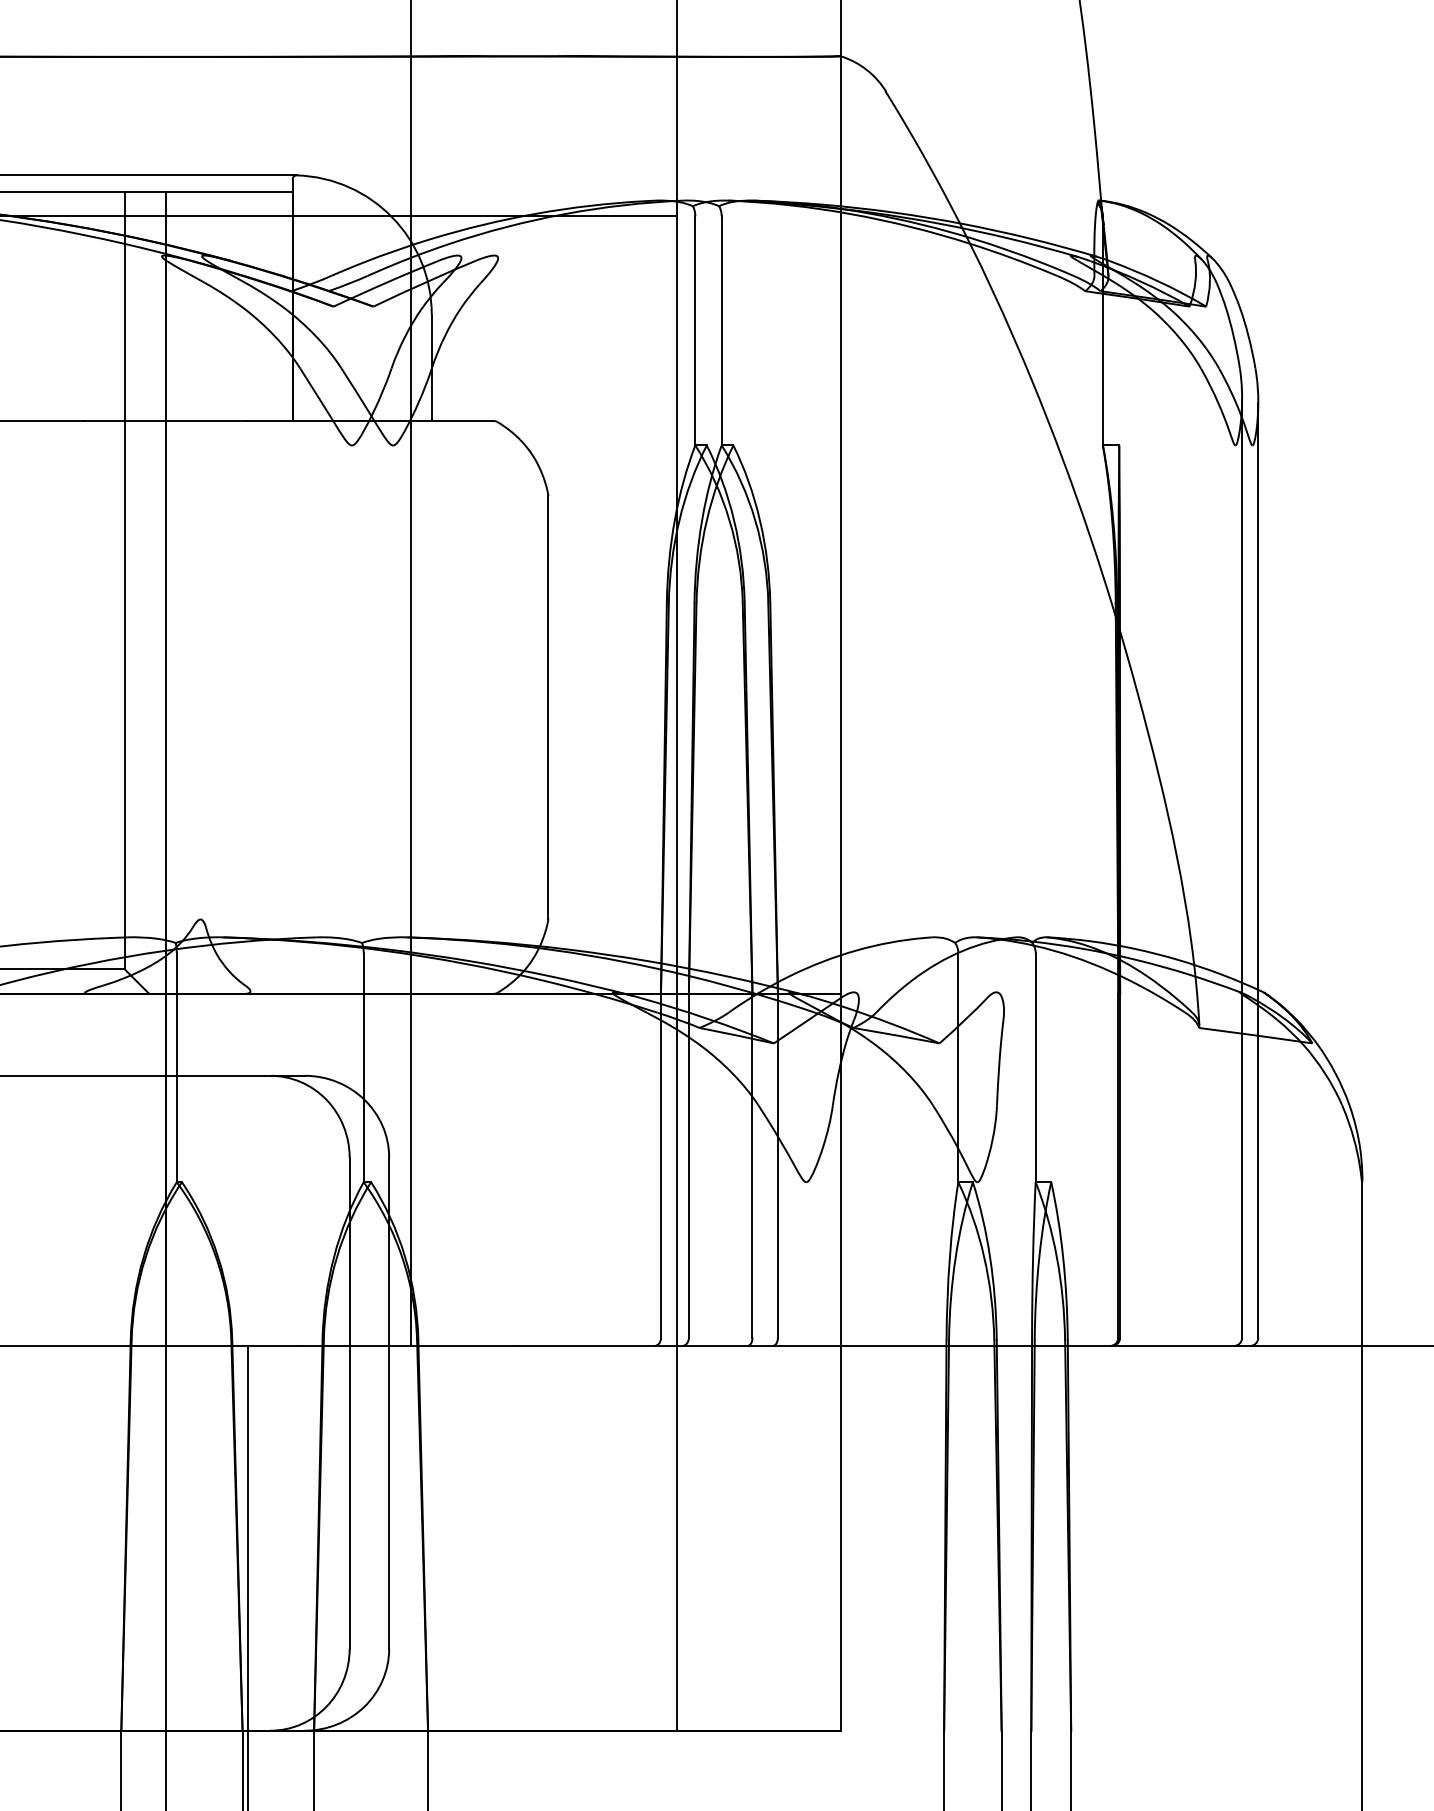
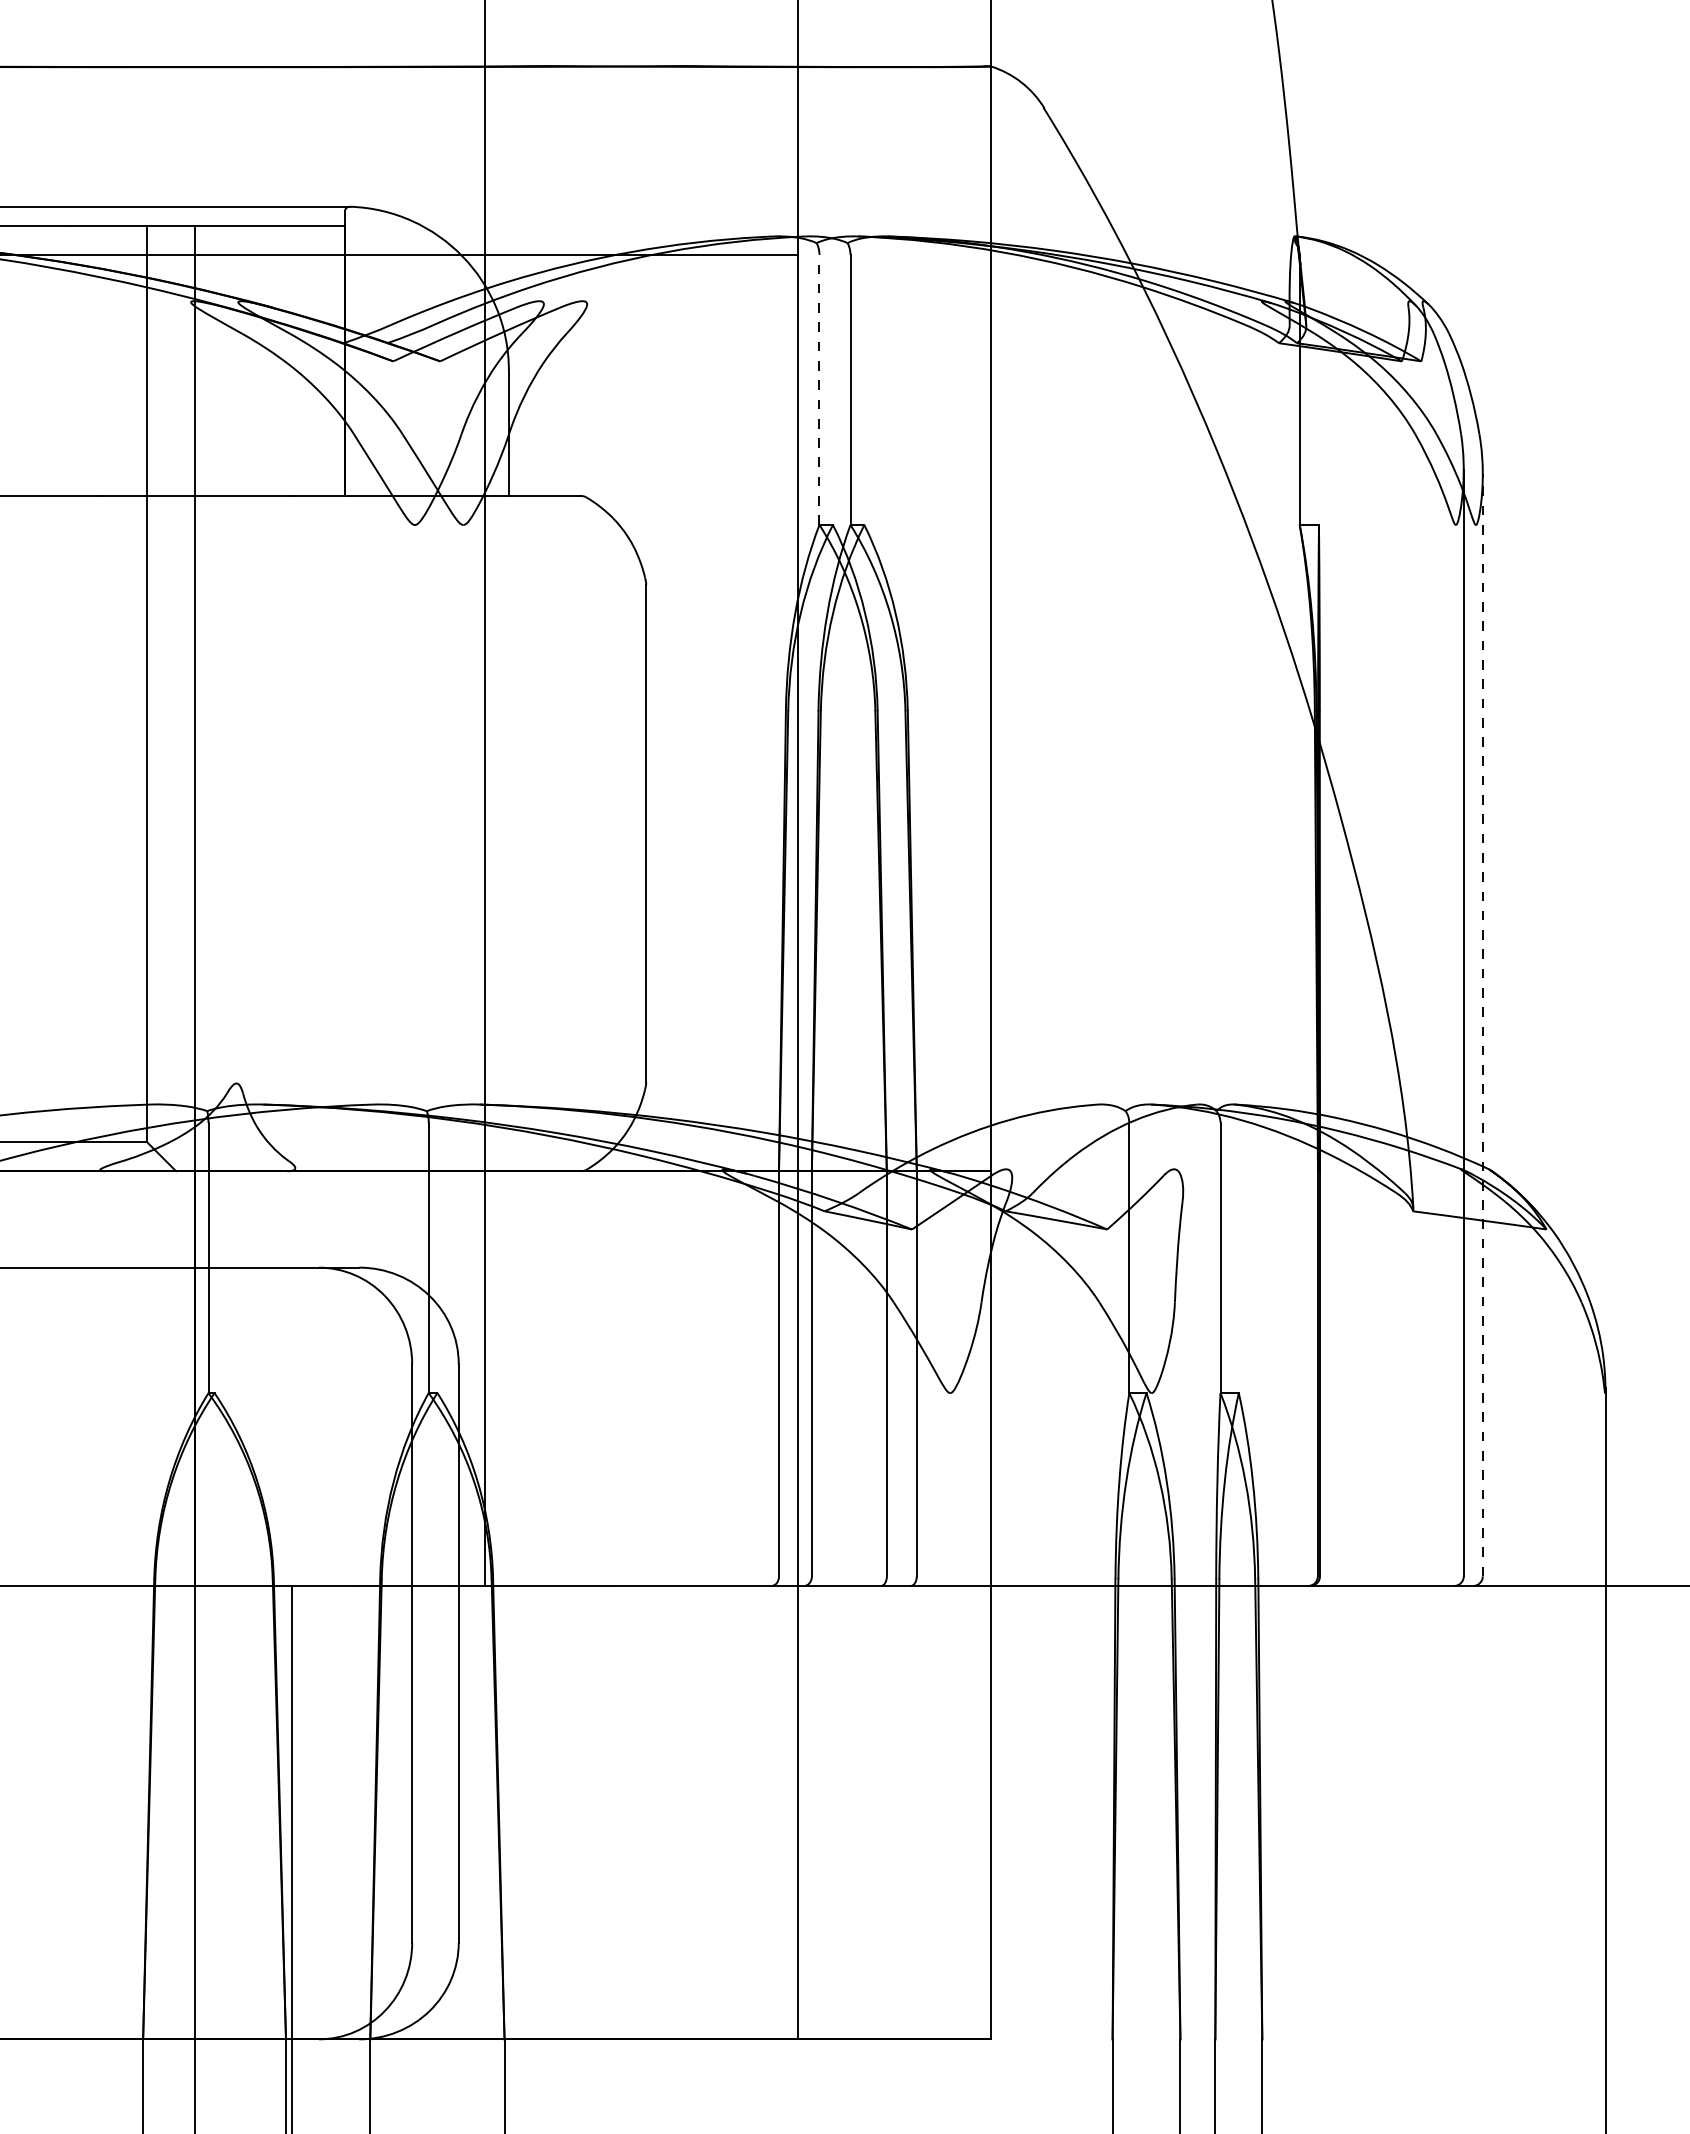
line: (695, 330) -> (819, 389), solid -> dashed
line: (1258, 870) -> (1482, 1025), solid -> dashed

